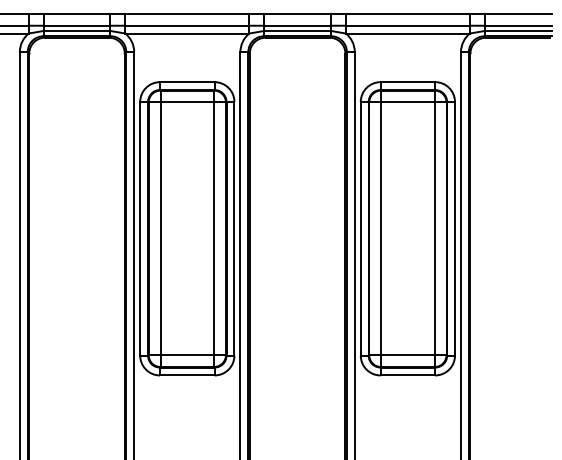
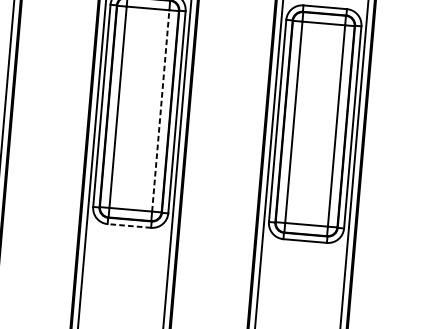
line: (214, 228) -> (161, 110), solid -> dashed
line: (186, 375) -> (128, 225), solid -> dashed

